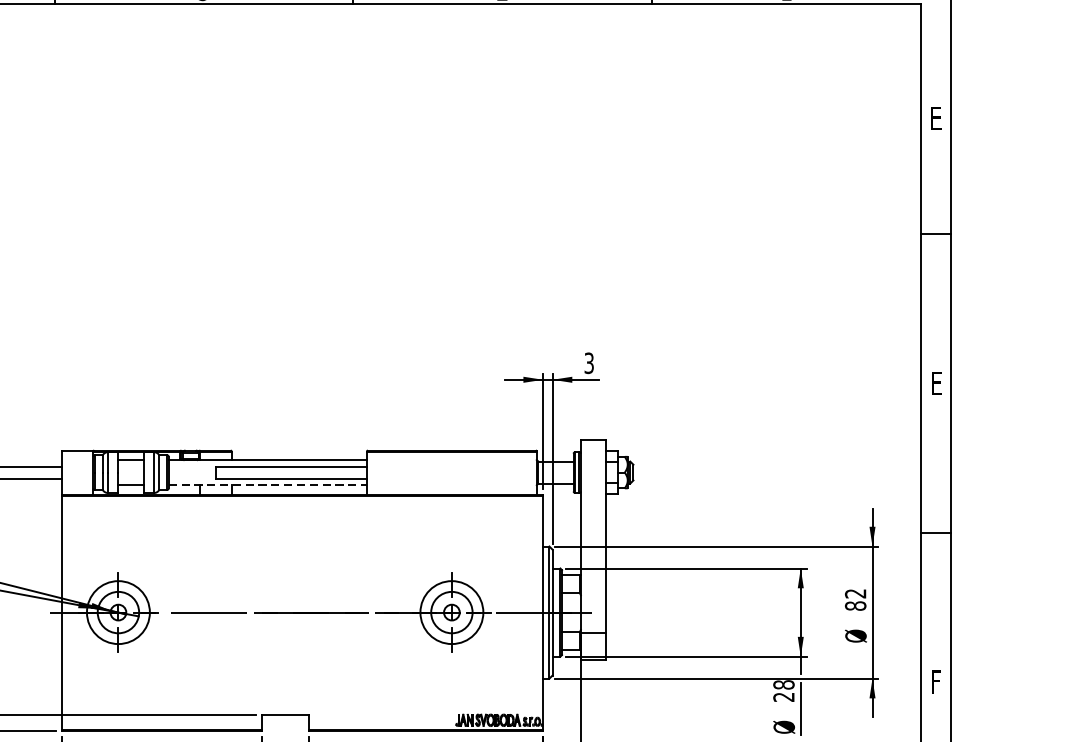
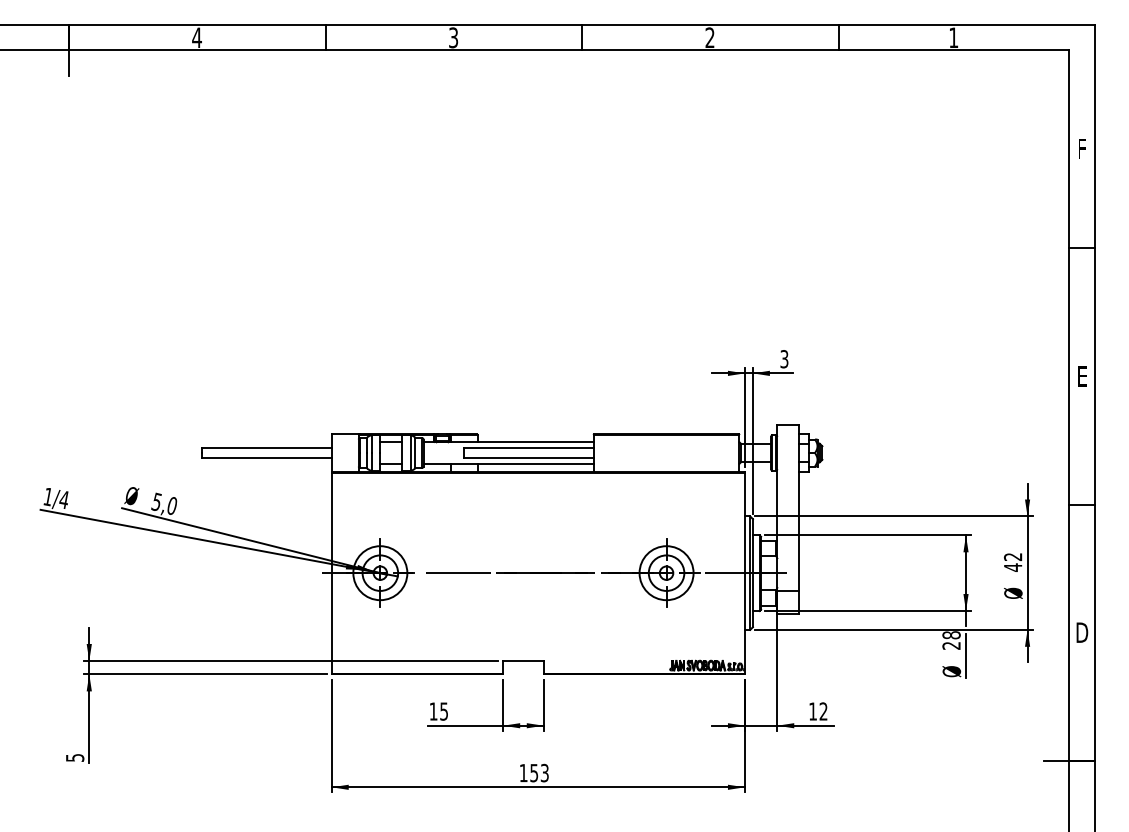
text: (936, 117) -> (1082, 148), E -> F
line: (268, 484) -> (509, 463), dashed -> solid
text: (854, 605) -> (1012, 567), 82 -> 42
text: (936, 681) -> (1082, 632), F -> D

